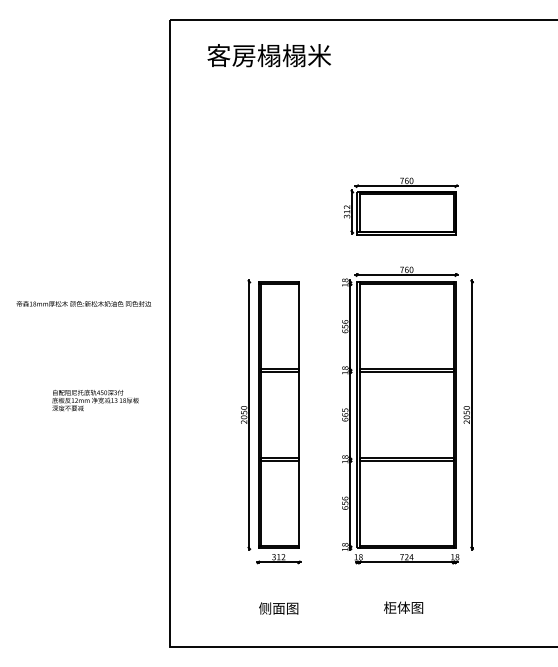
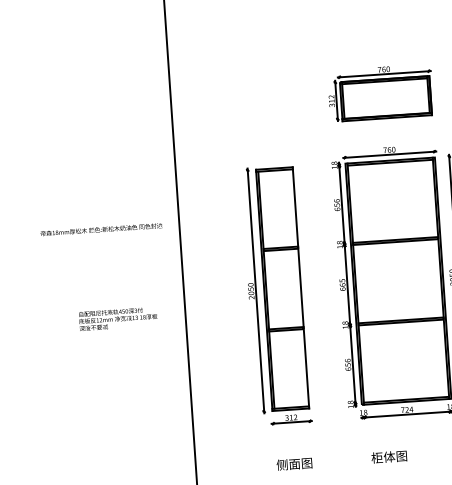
text: (83, 303) -> (101, 229), moved
text: (95, 400) -> (118, 318), moved
text: (403, 607) -> (389, 456), moved

